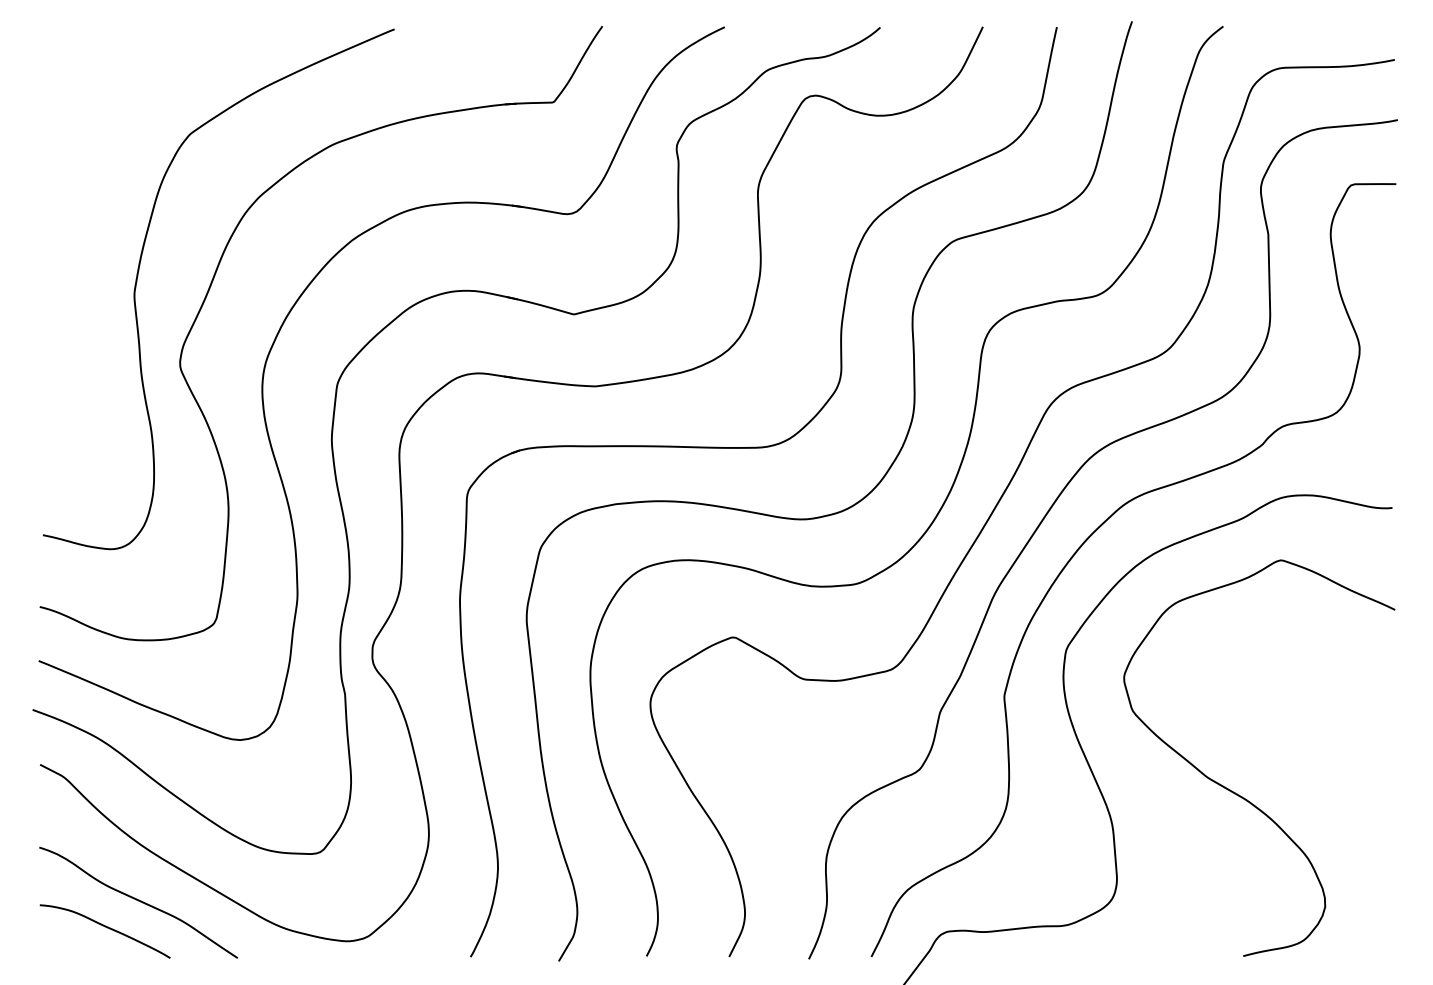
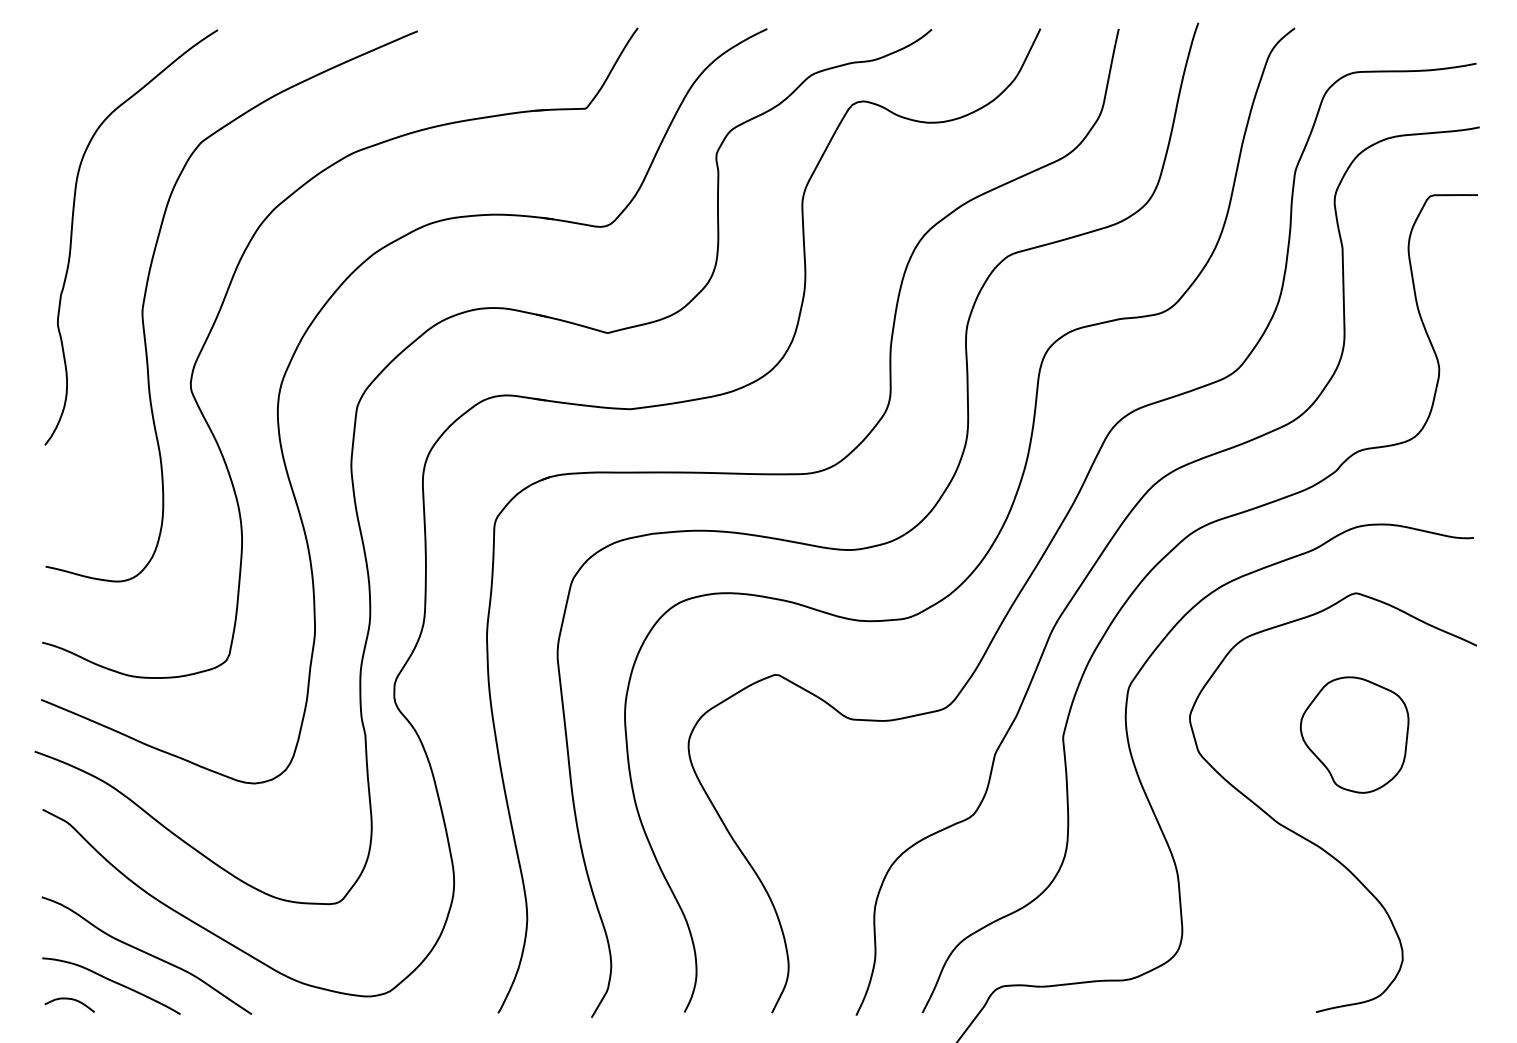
curve: (68, 223) -> (72, 236), added
part: (1279, 693) -> (1354, 734), added
curve: (65, 944) -> (69, 999), added

